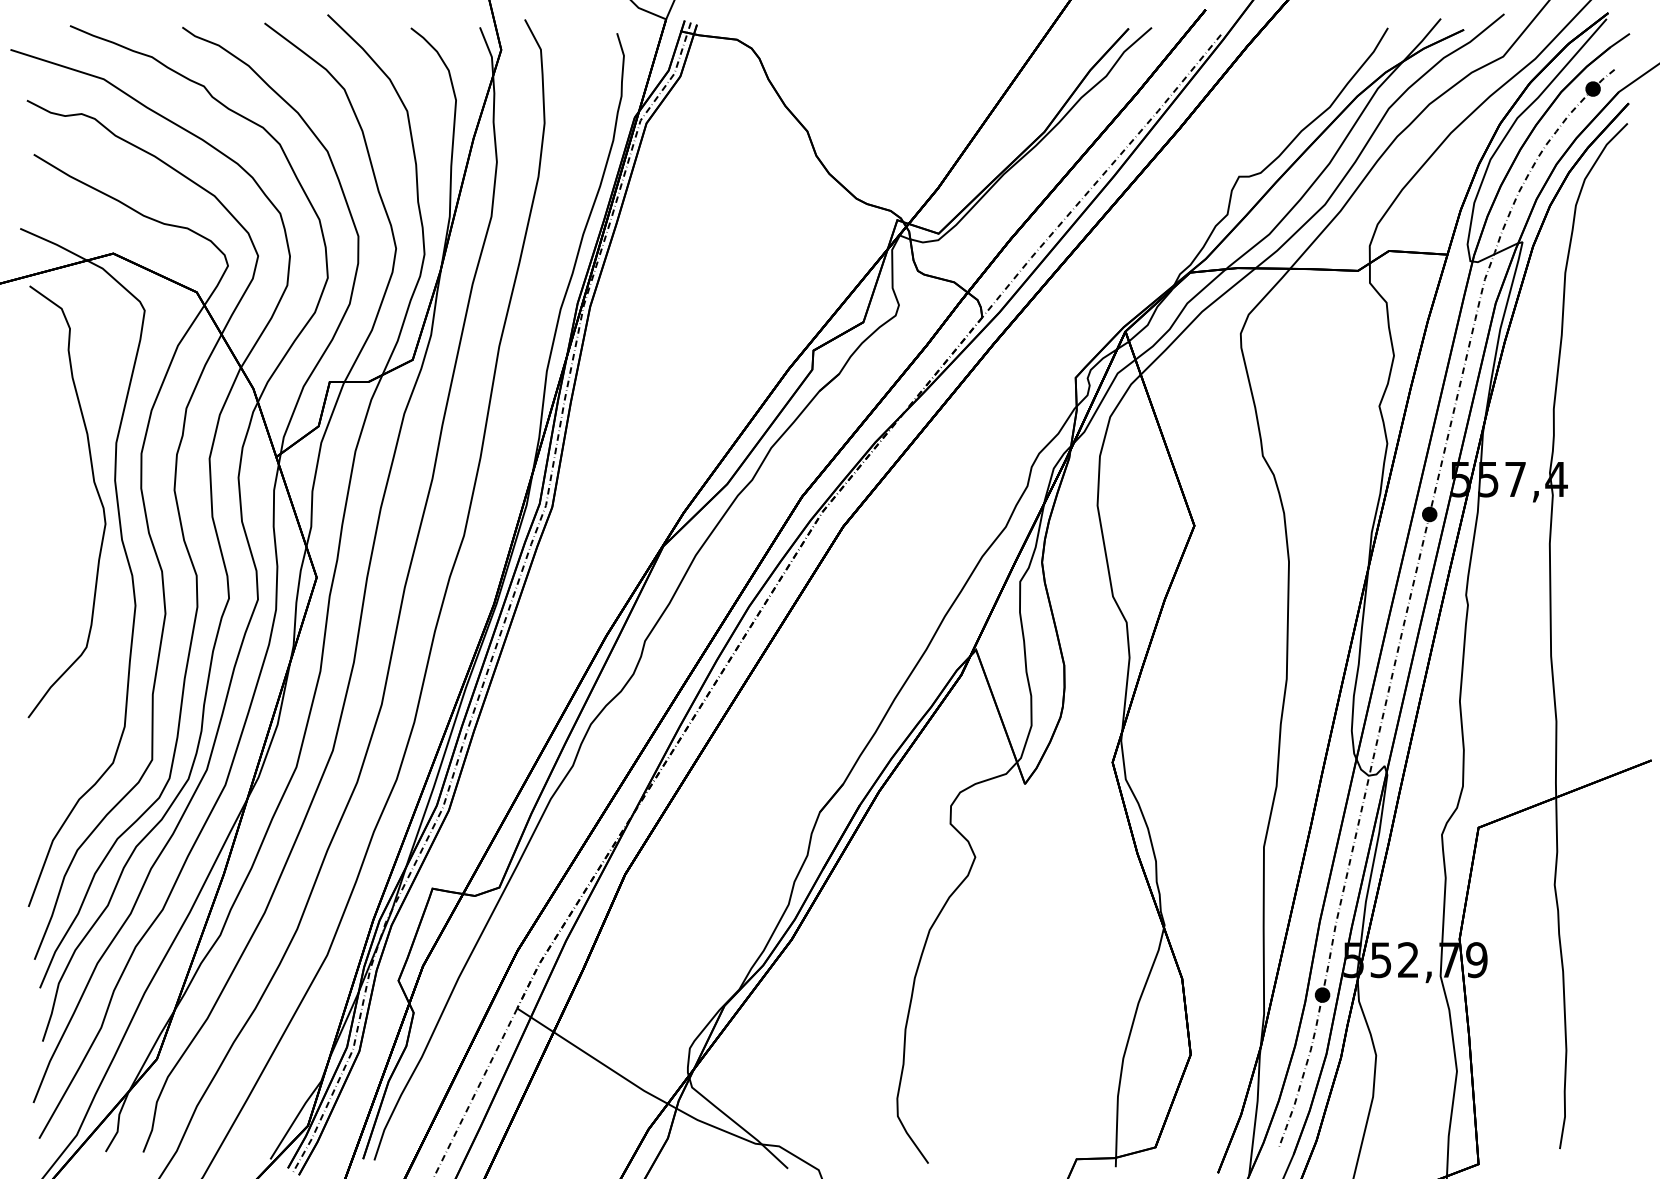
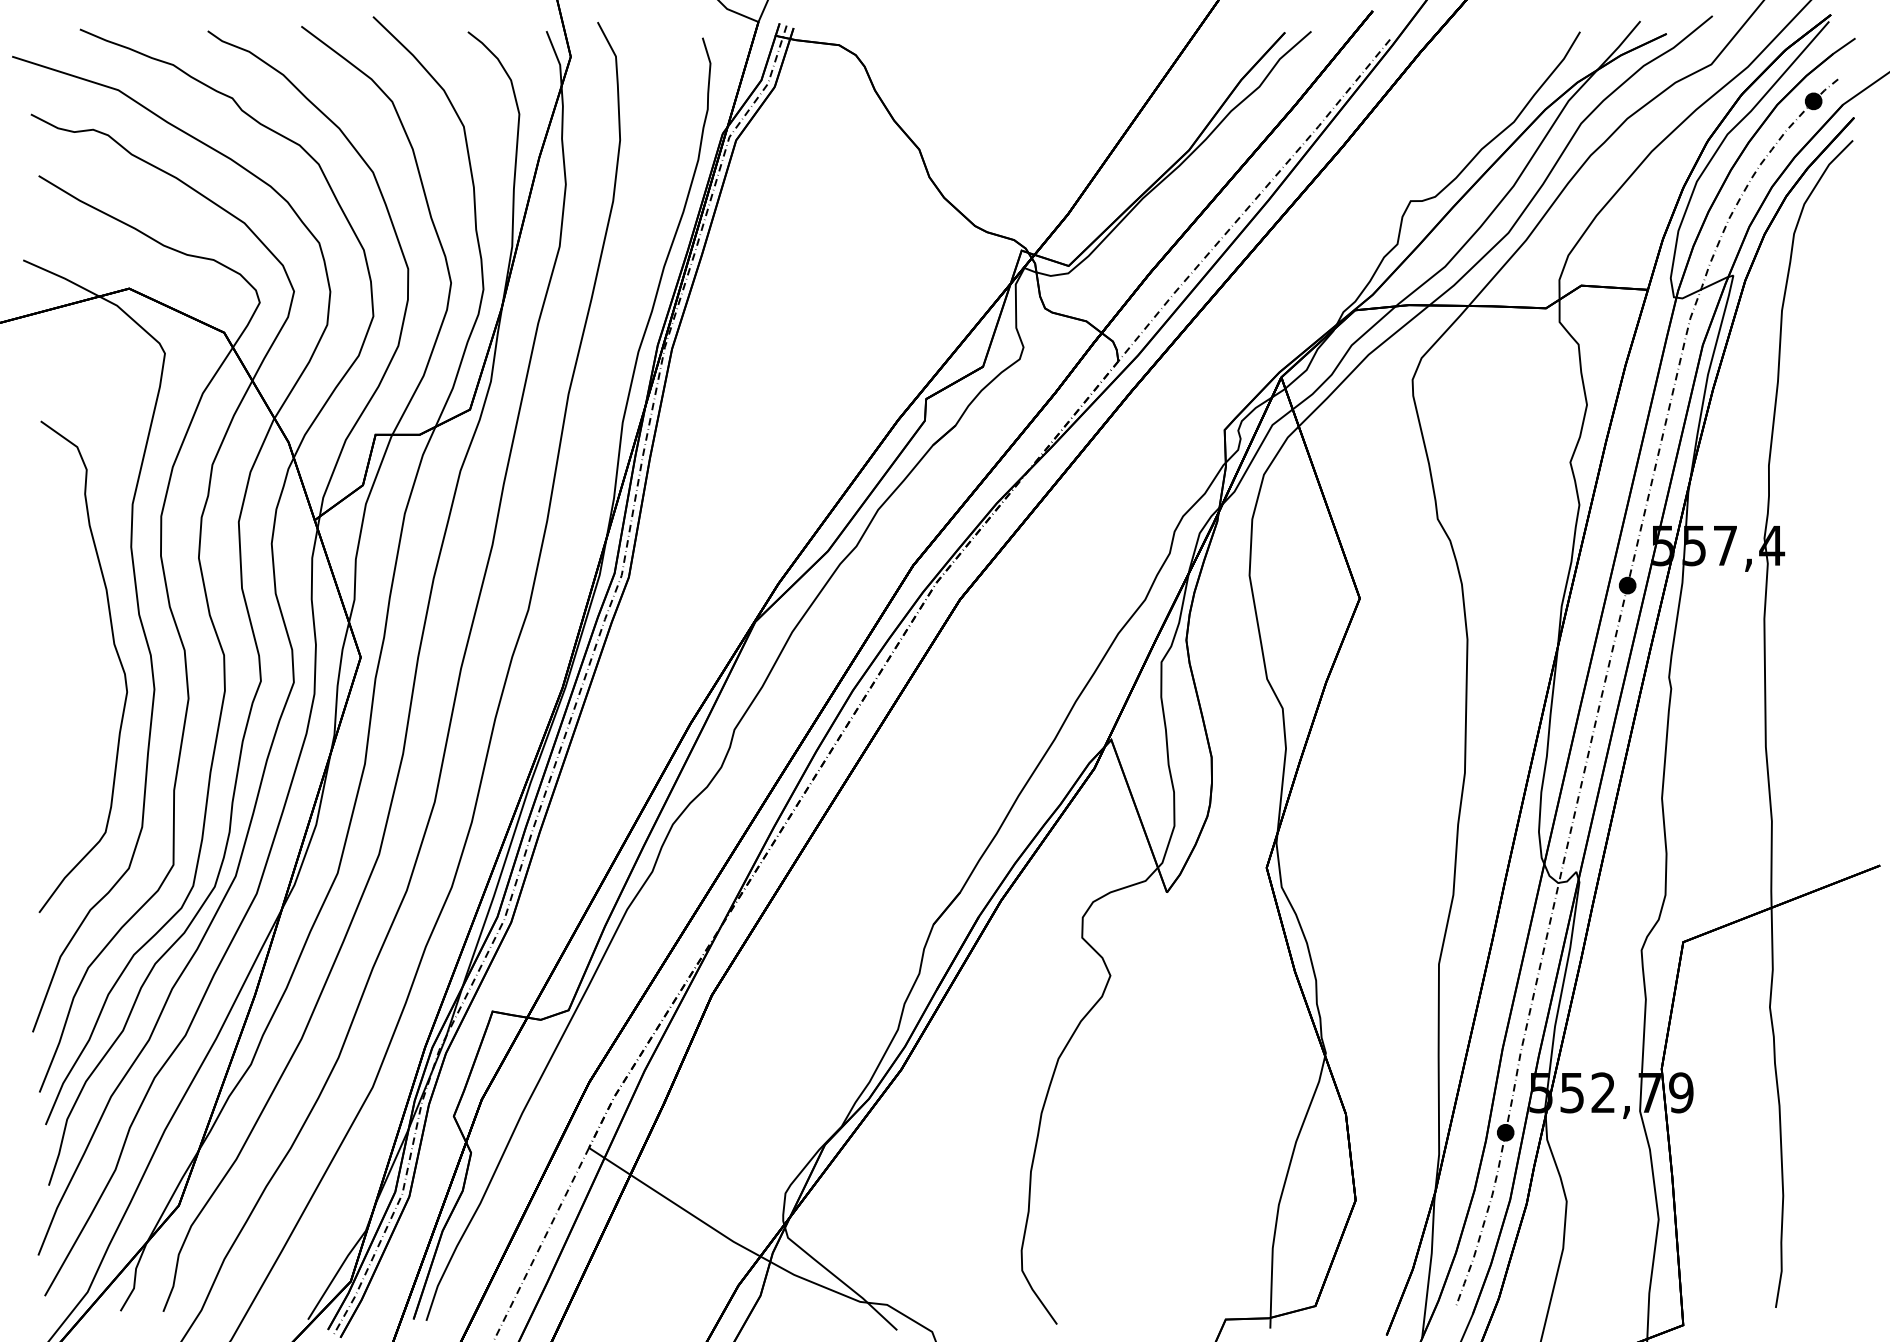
curve: (96, 491) -> (116, 655), moved

